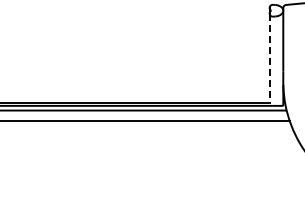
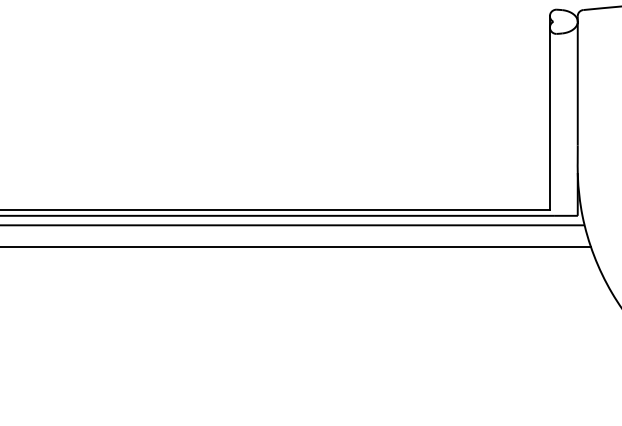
line: (269, 58) -> (549, 119), dashed -> solid

